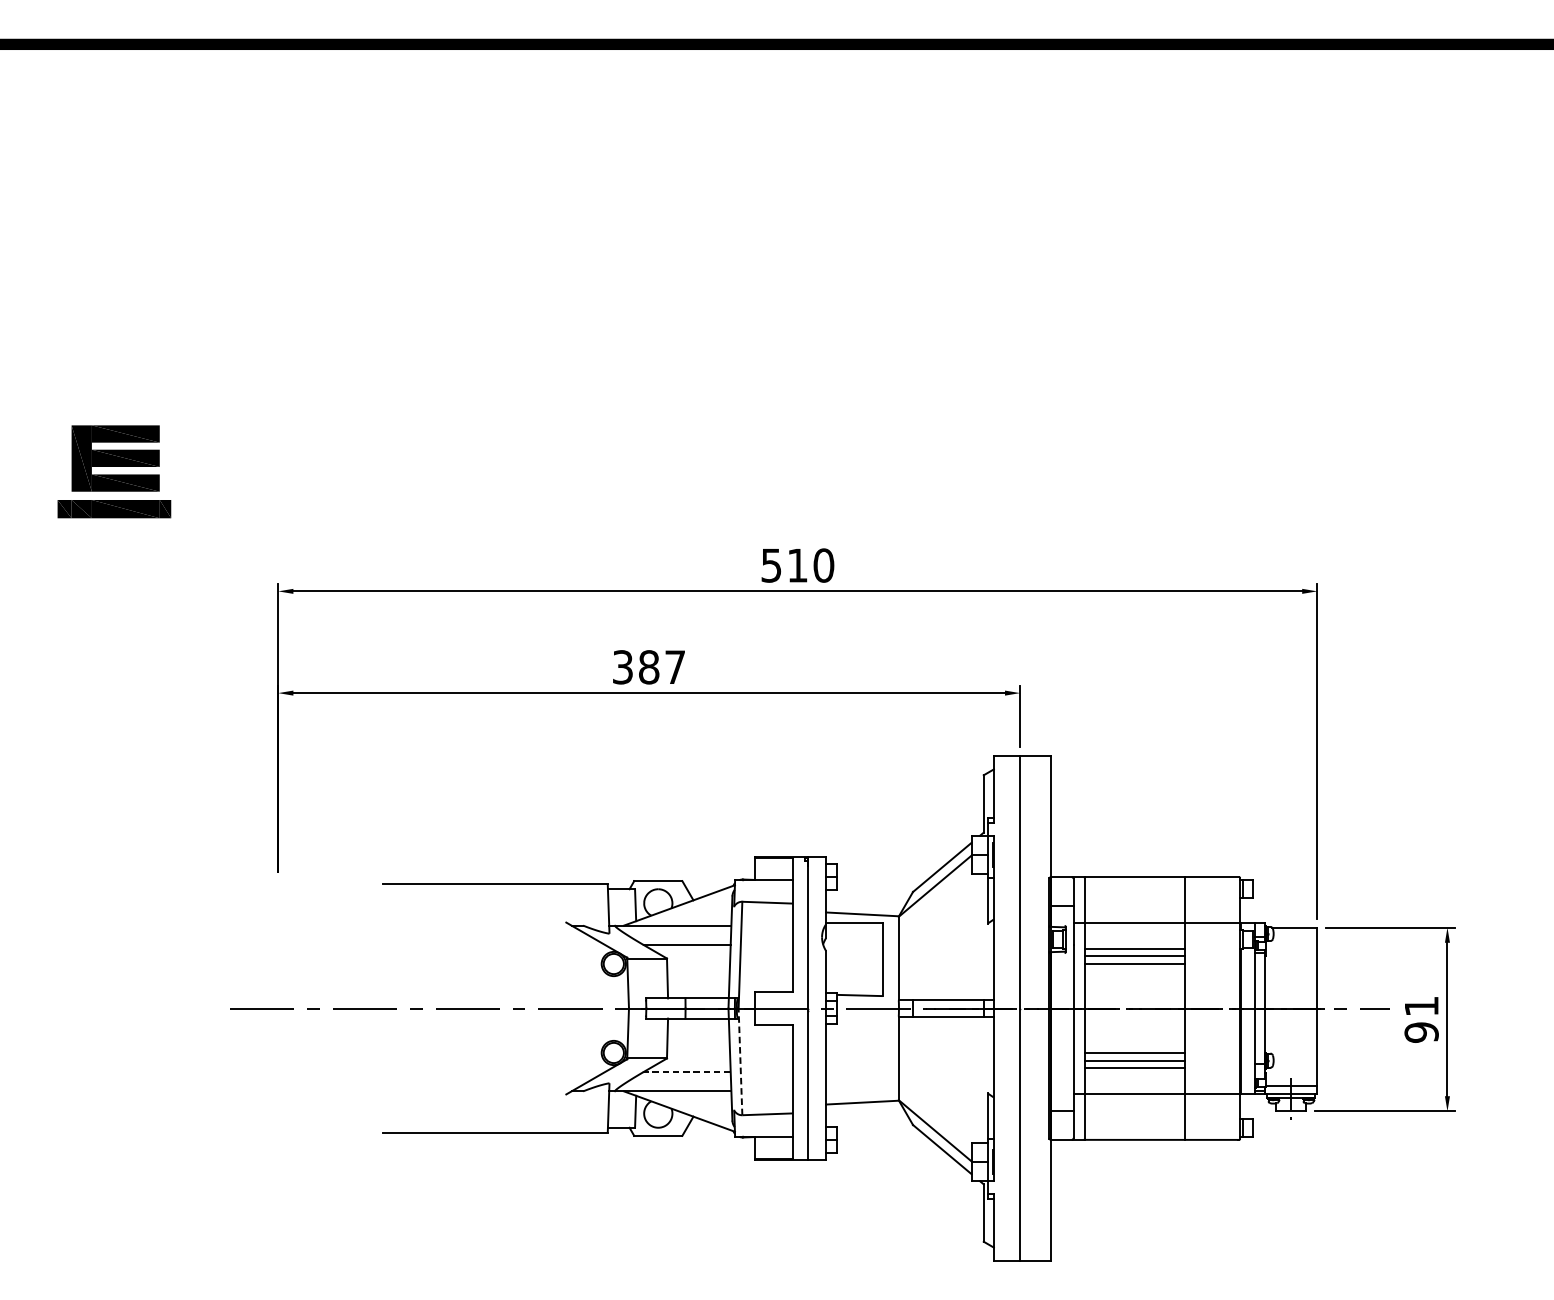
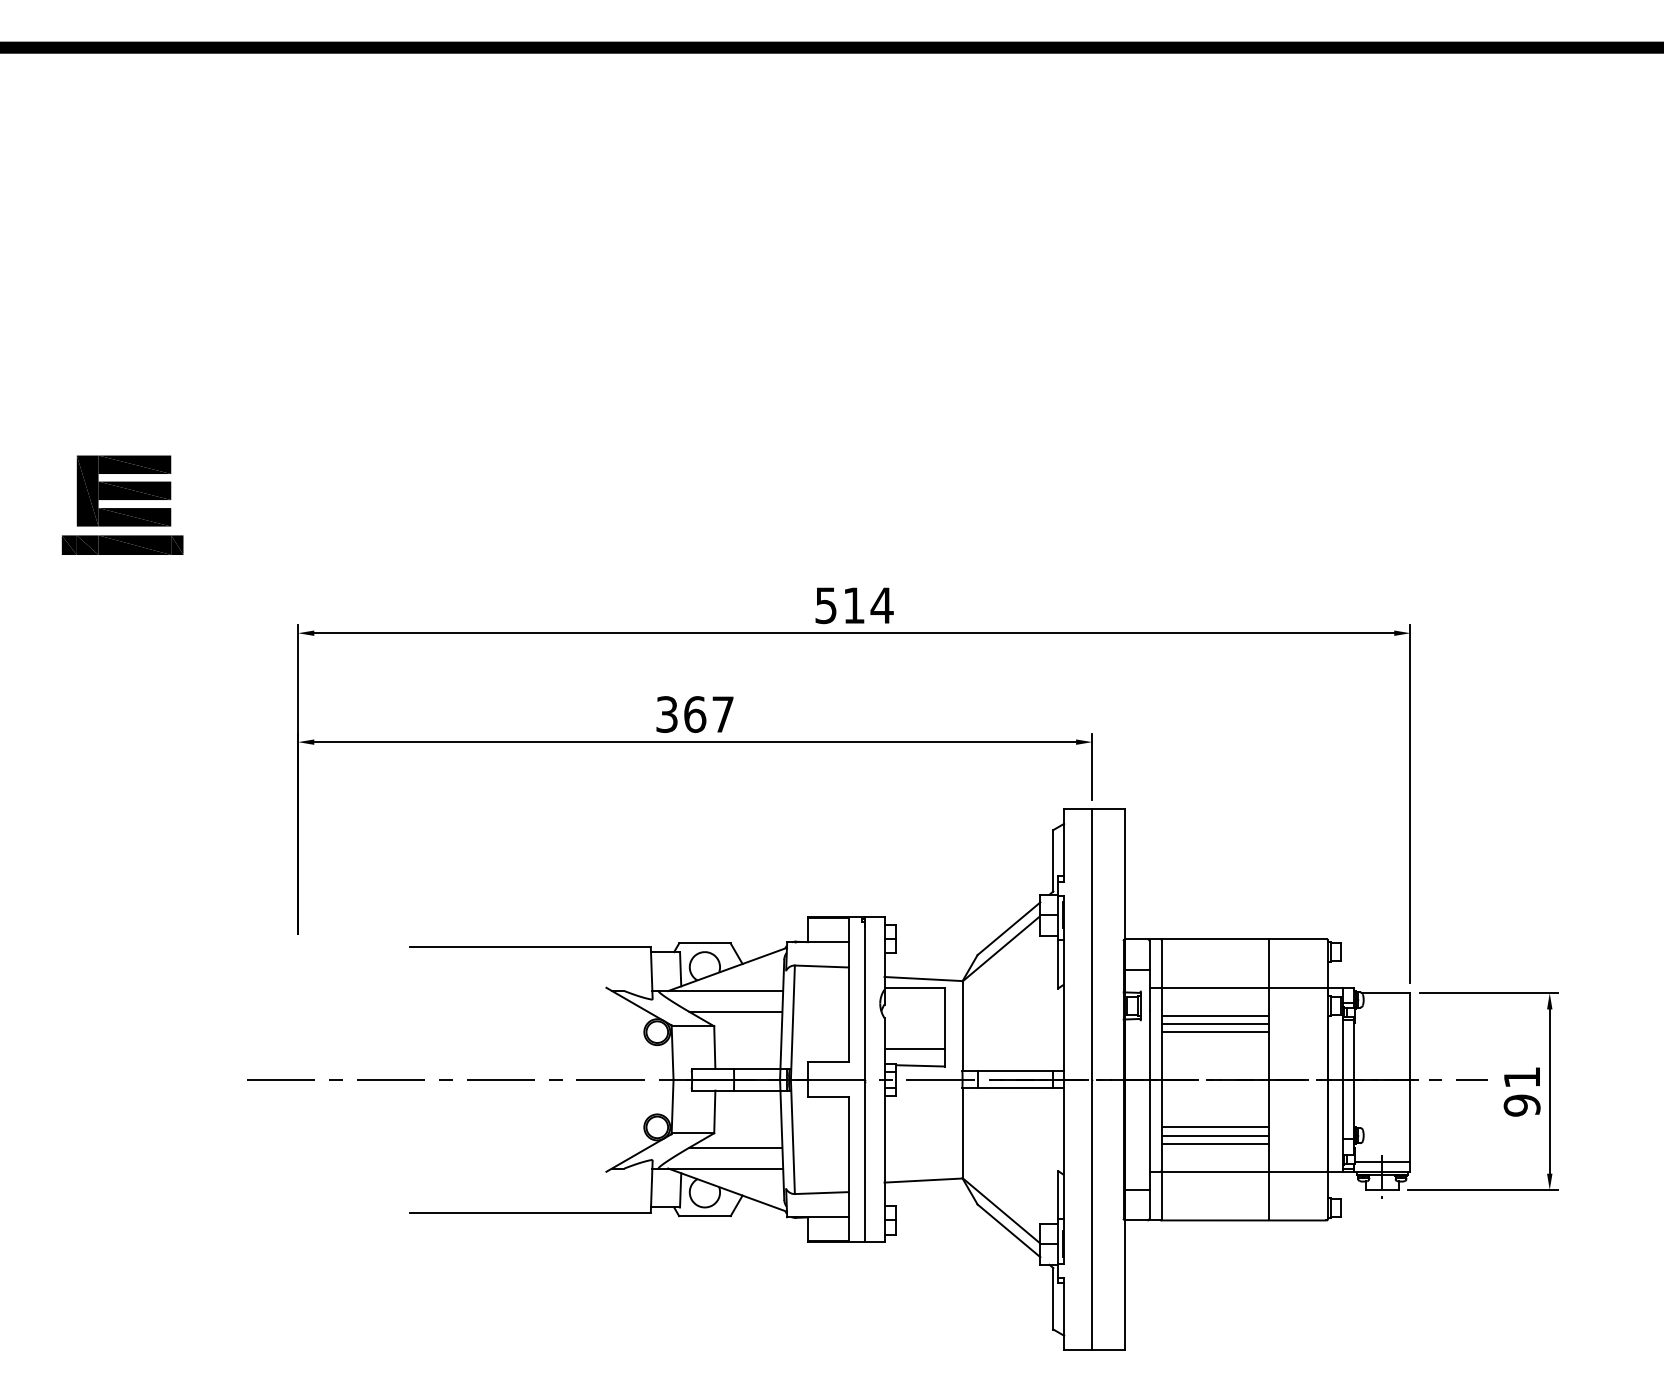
text: (823, 565) -> (881, 605), 510 -> 514
text: (649, 667) -> (695, 714), 387 -> 367
line: (854, 980) -> (914, 1049), added
line: (740, 1061) -> (792, 1136), dashed -> solid
line: (686, 1071) -> (735, 1147), dashed -> solid

